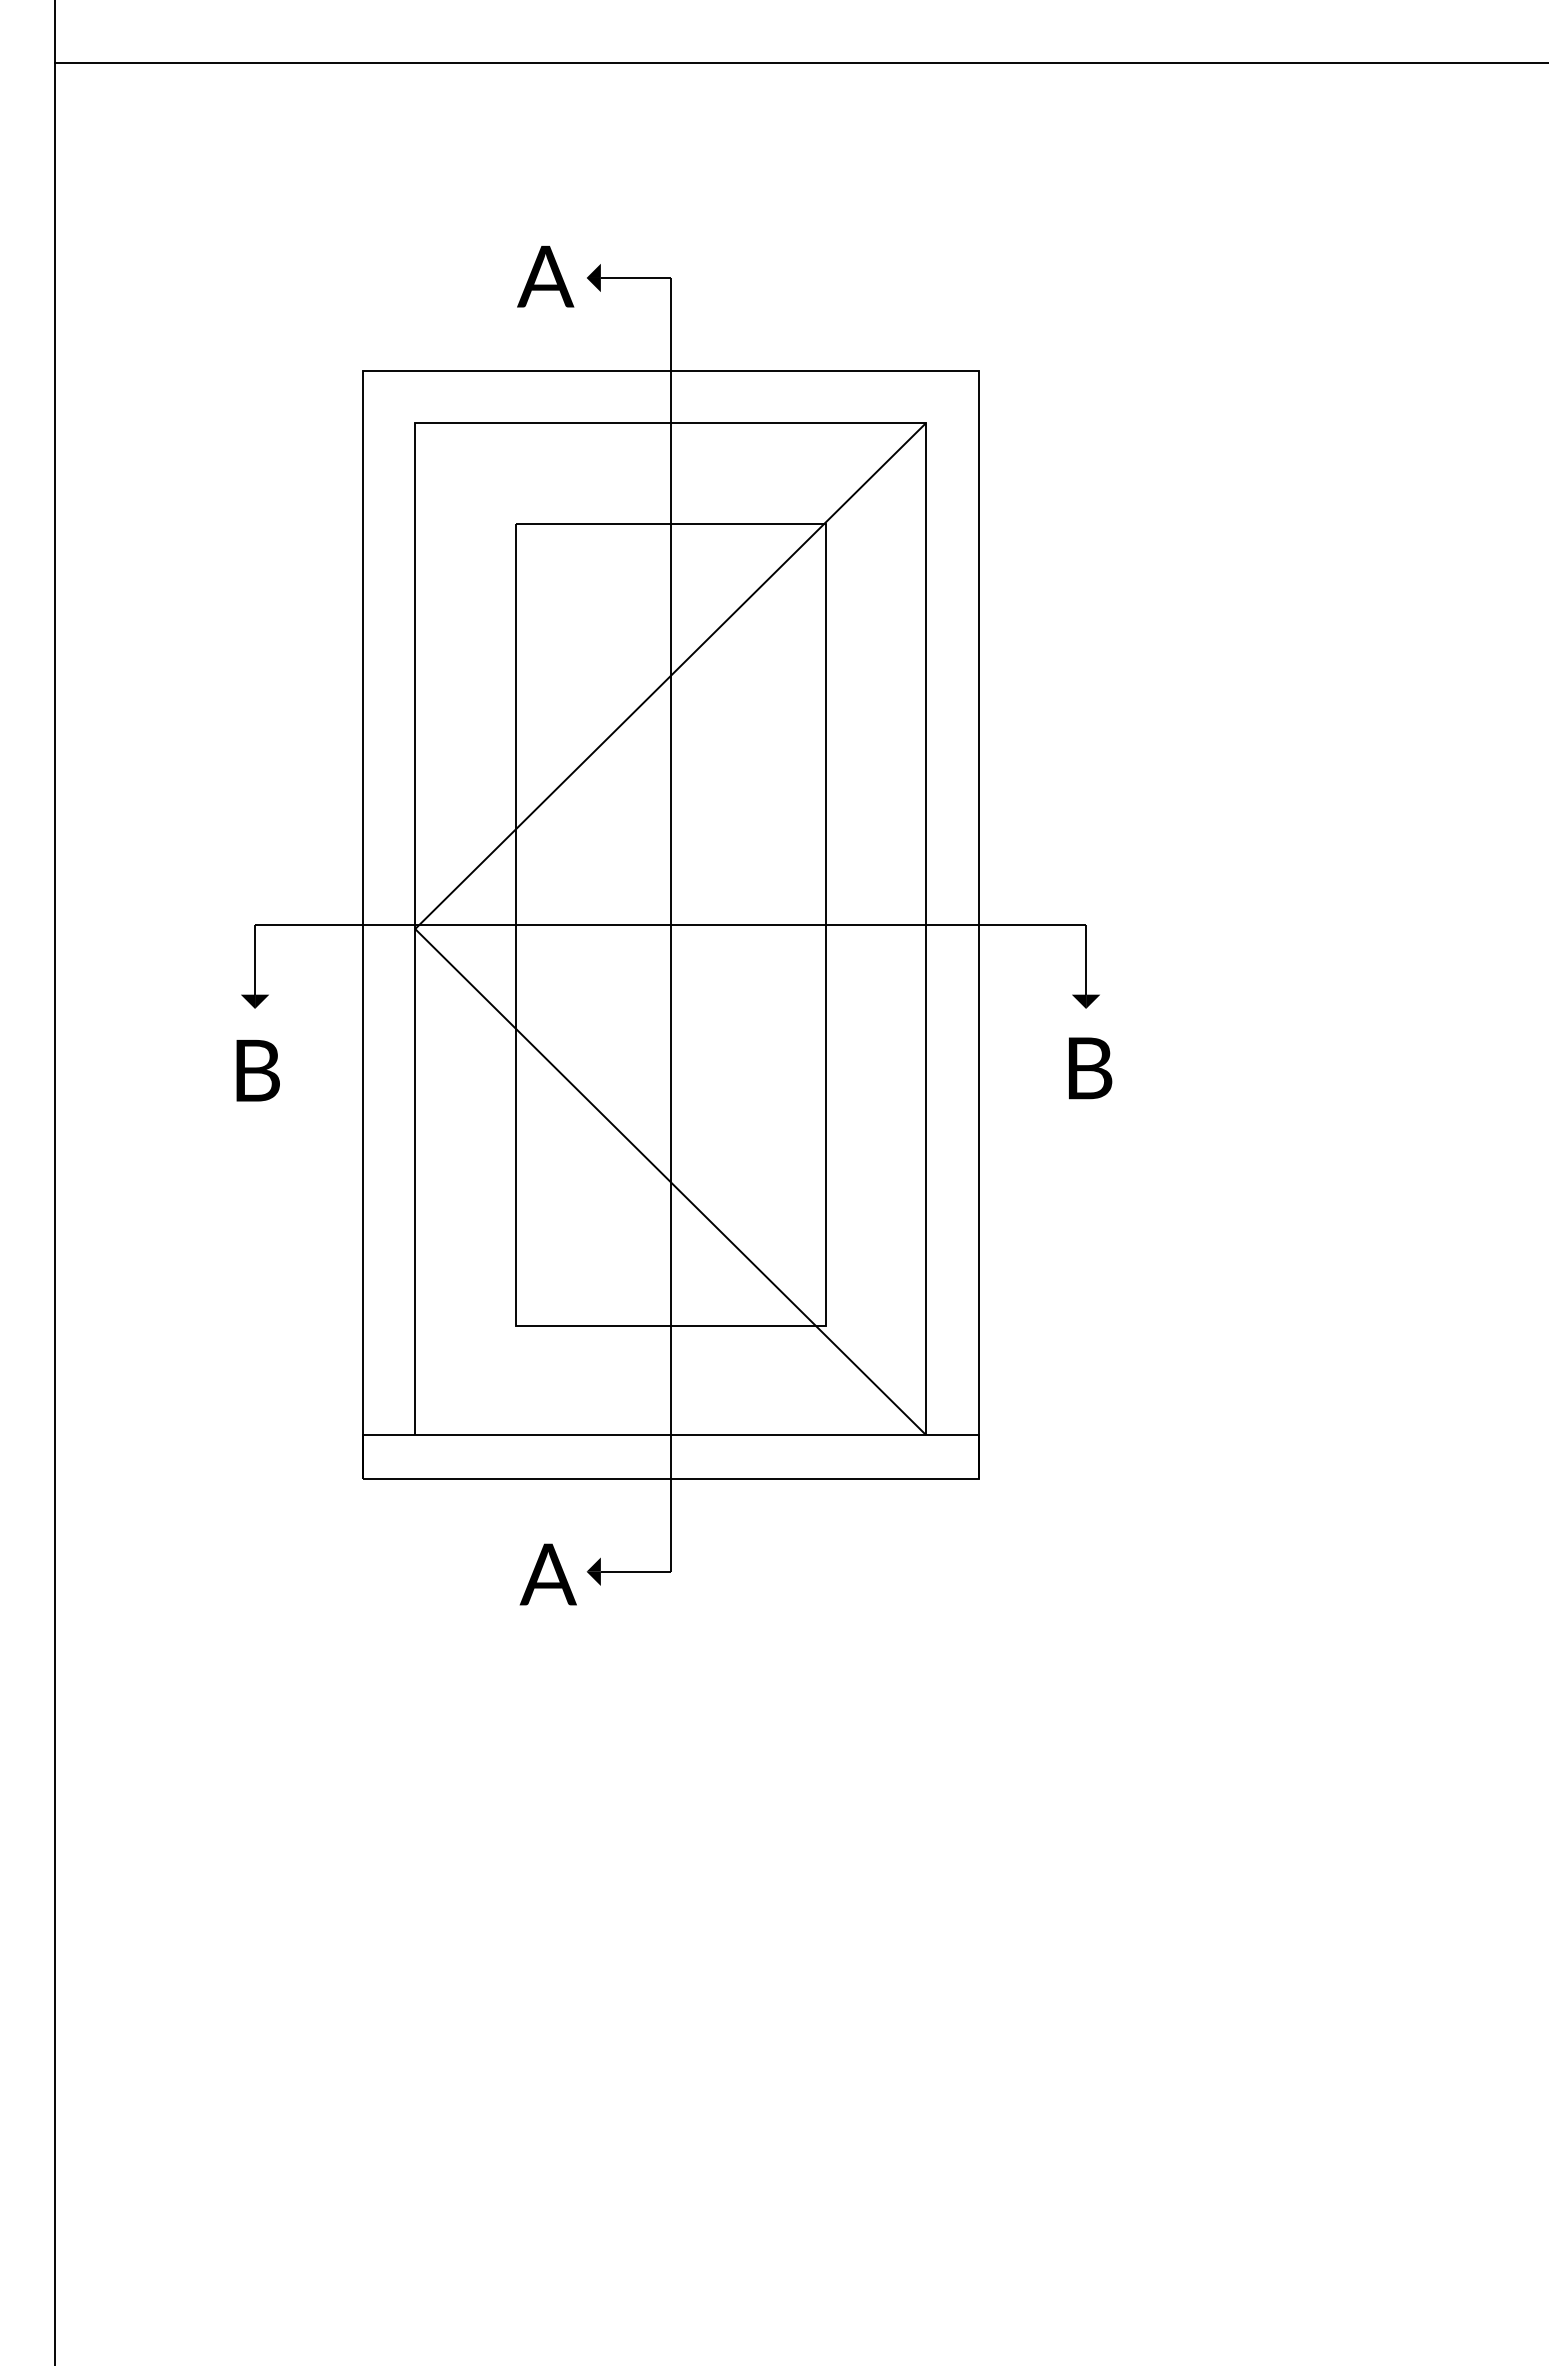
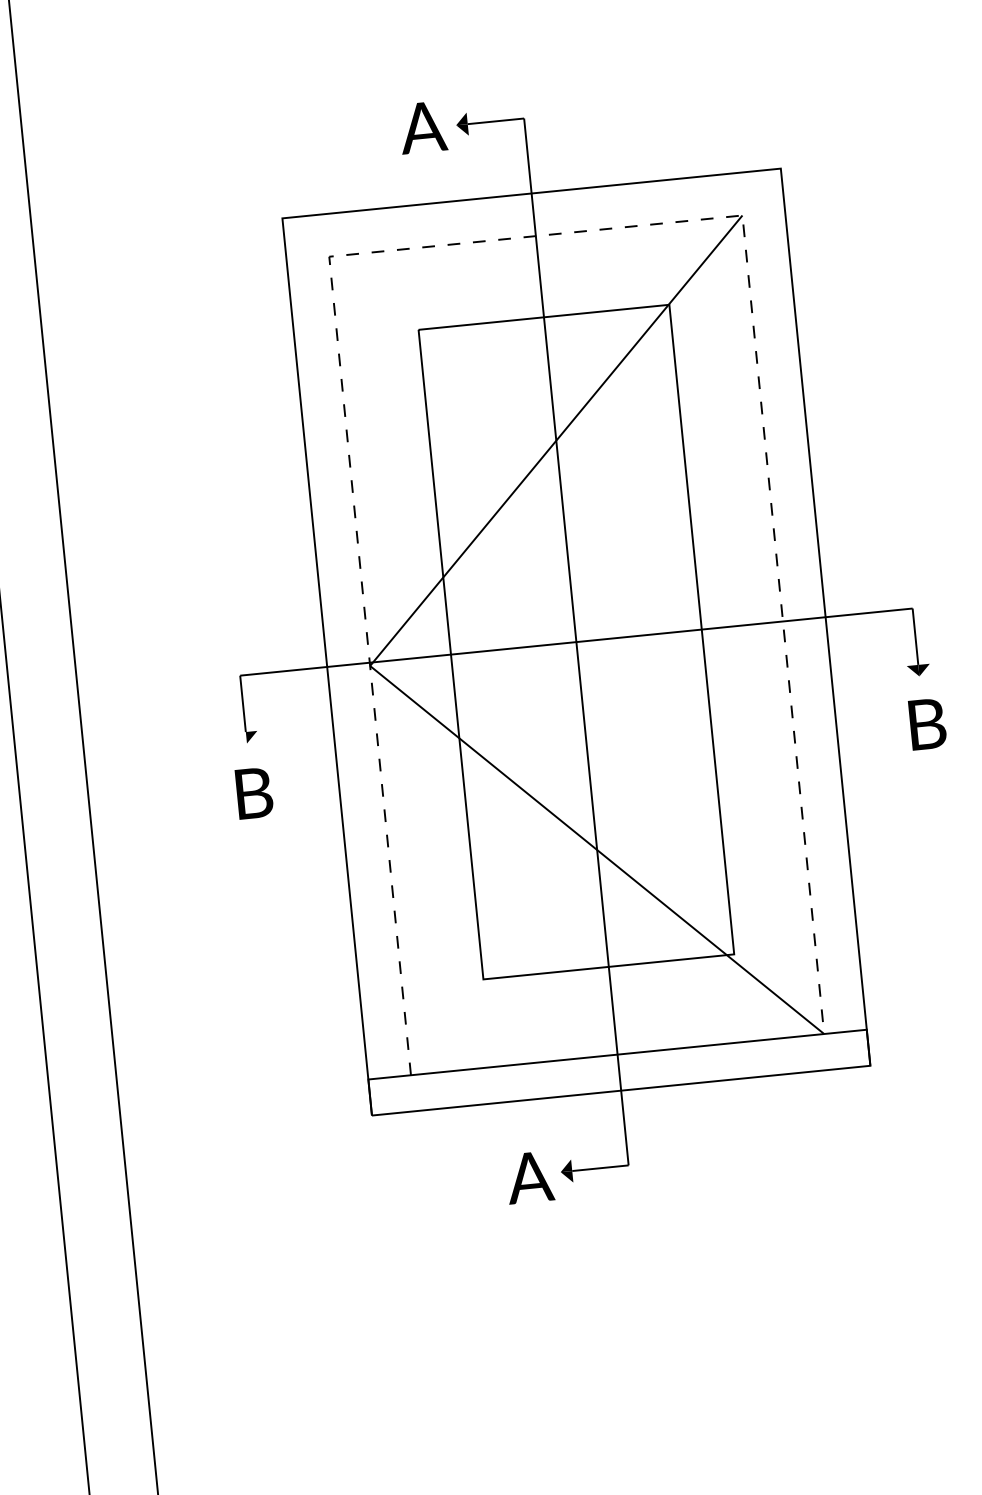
line: (671, 423) -> (536, 236), solid -> dashed
fill: (247, 1001) -> (240, 738), removed

